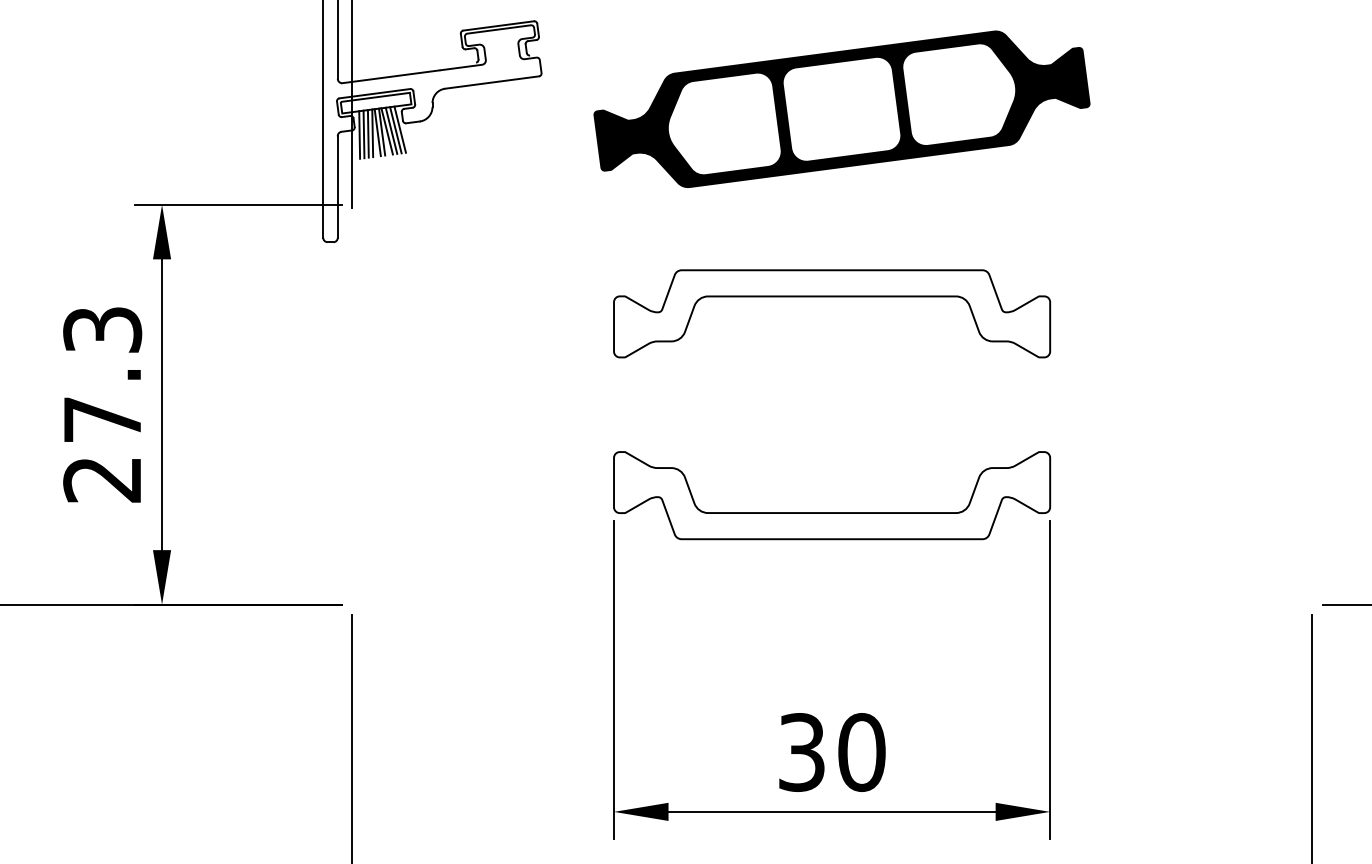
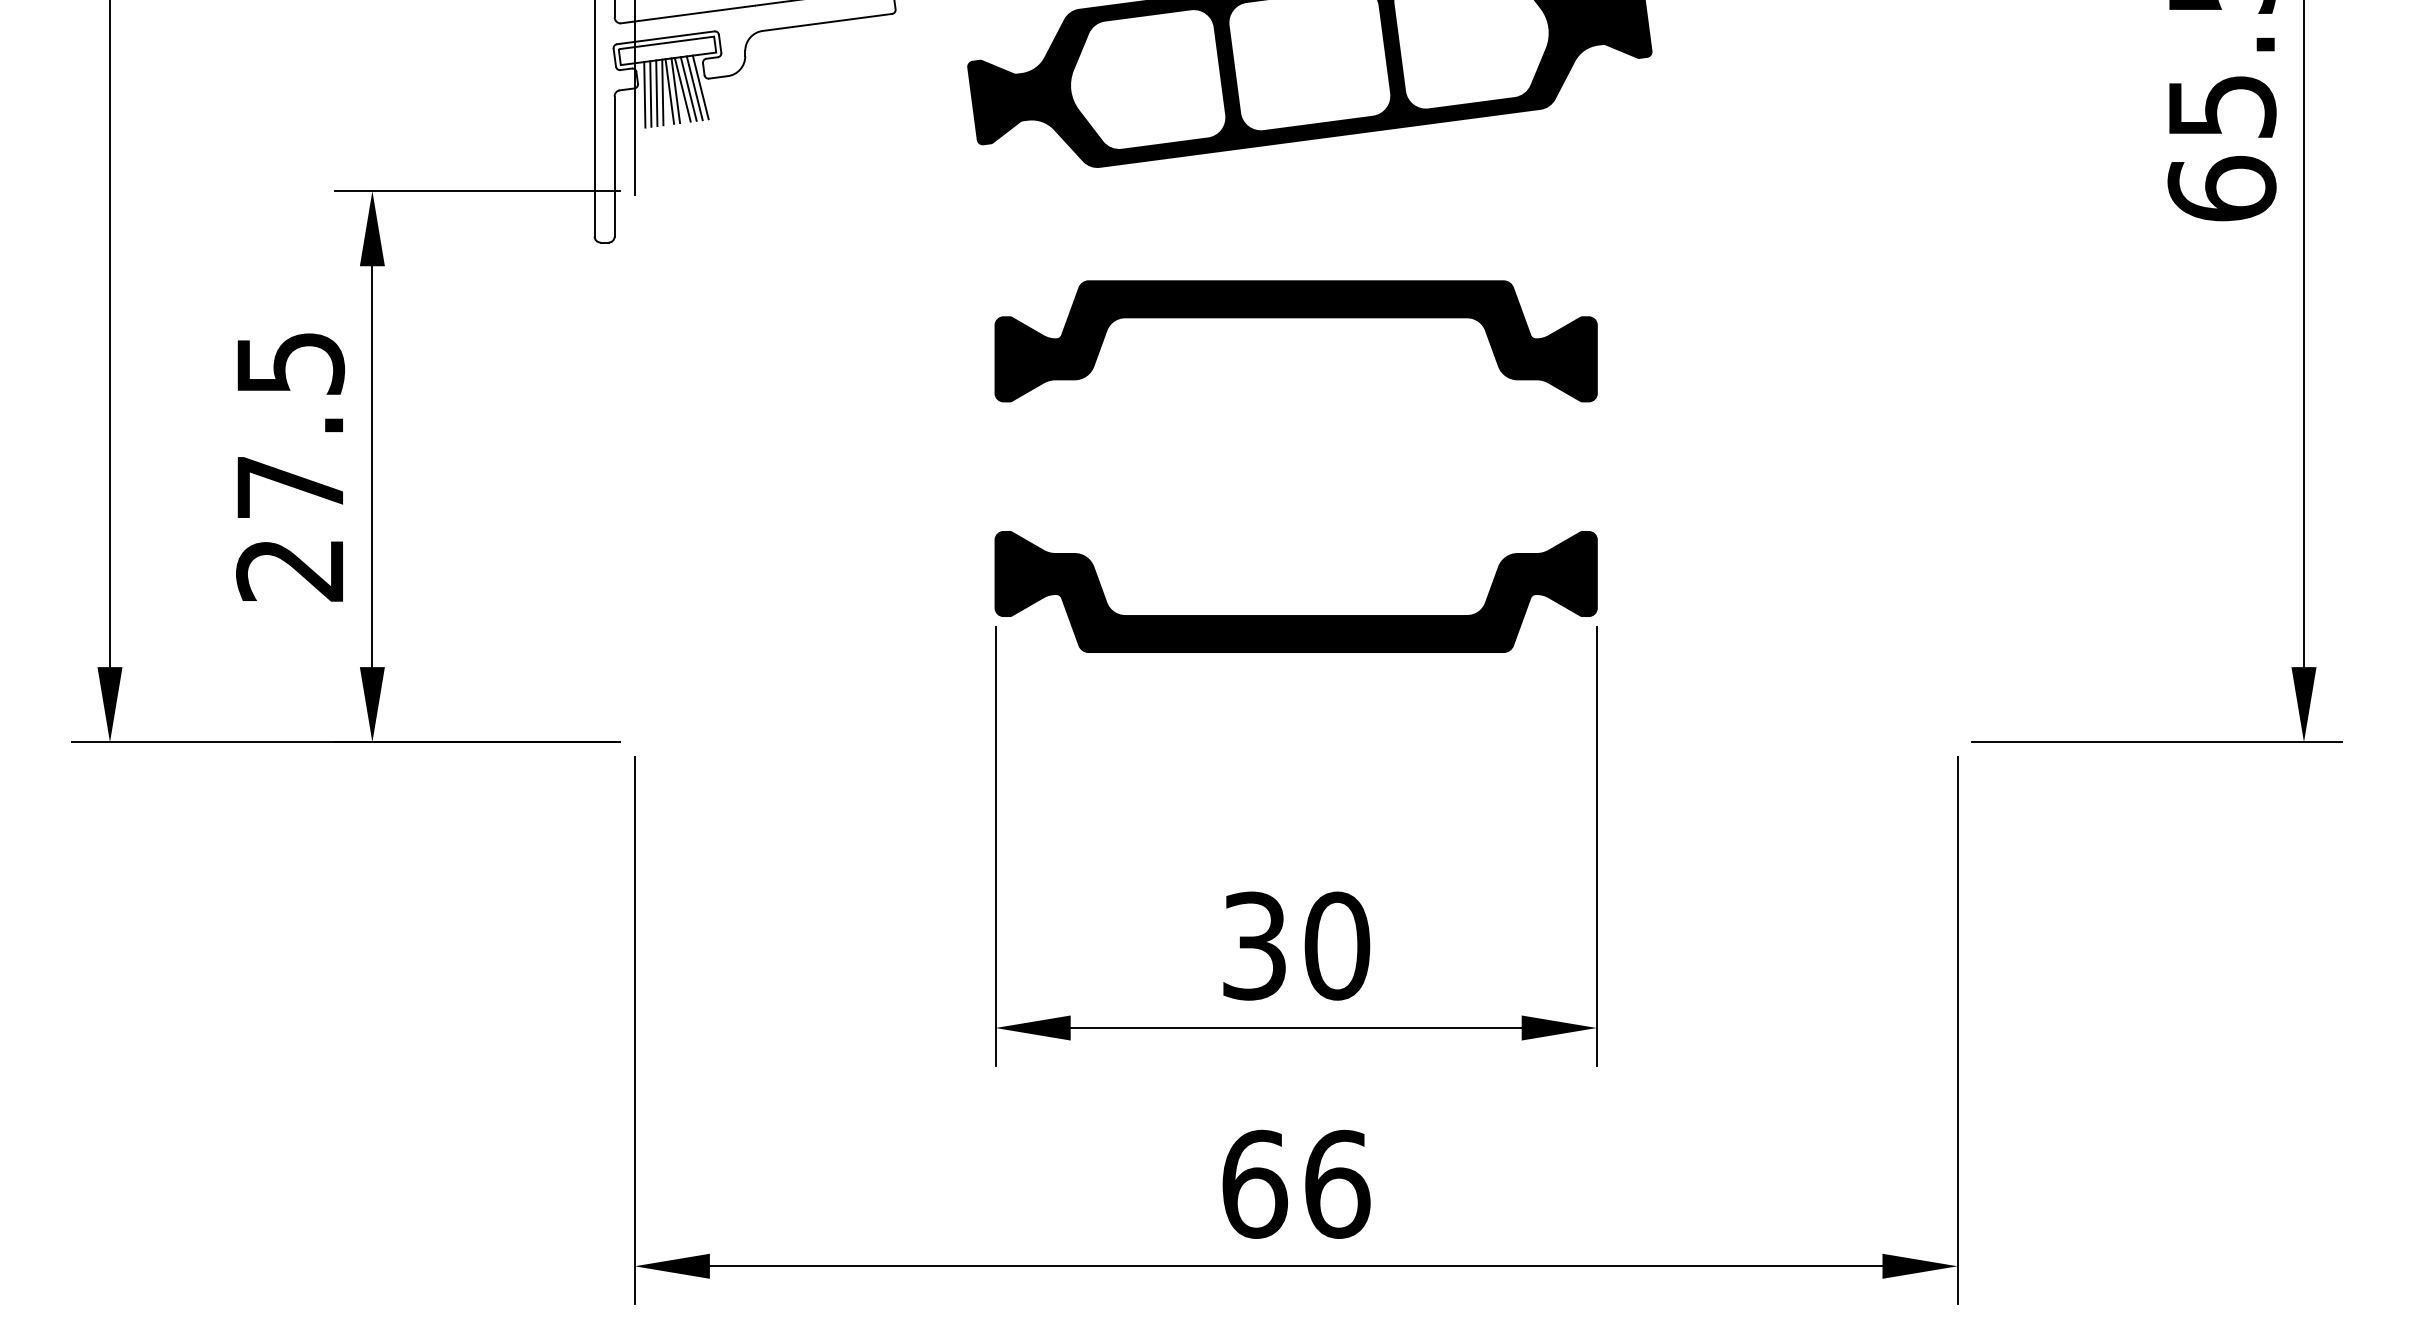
fill: (831, 313) -> (1295, 341), added
text: (102, 329) -> (290, 363), 27.3 -> 27.5
fill: (831, 495) -> (1295, 591), added

